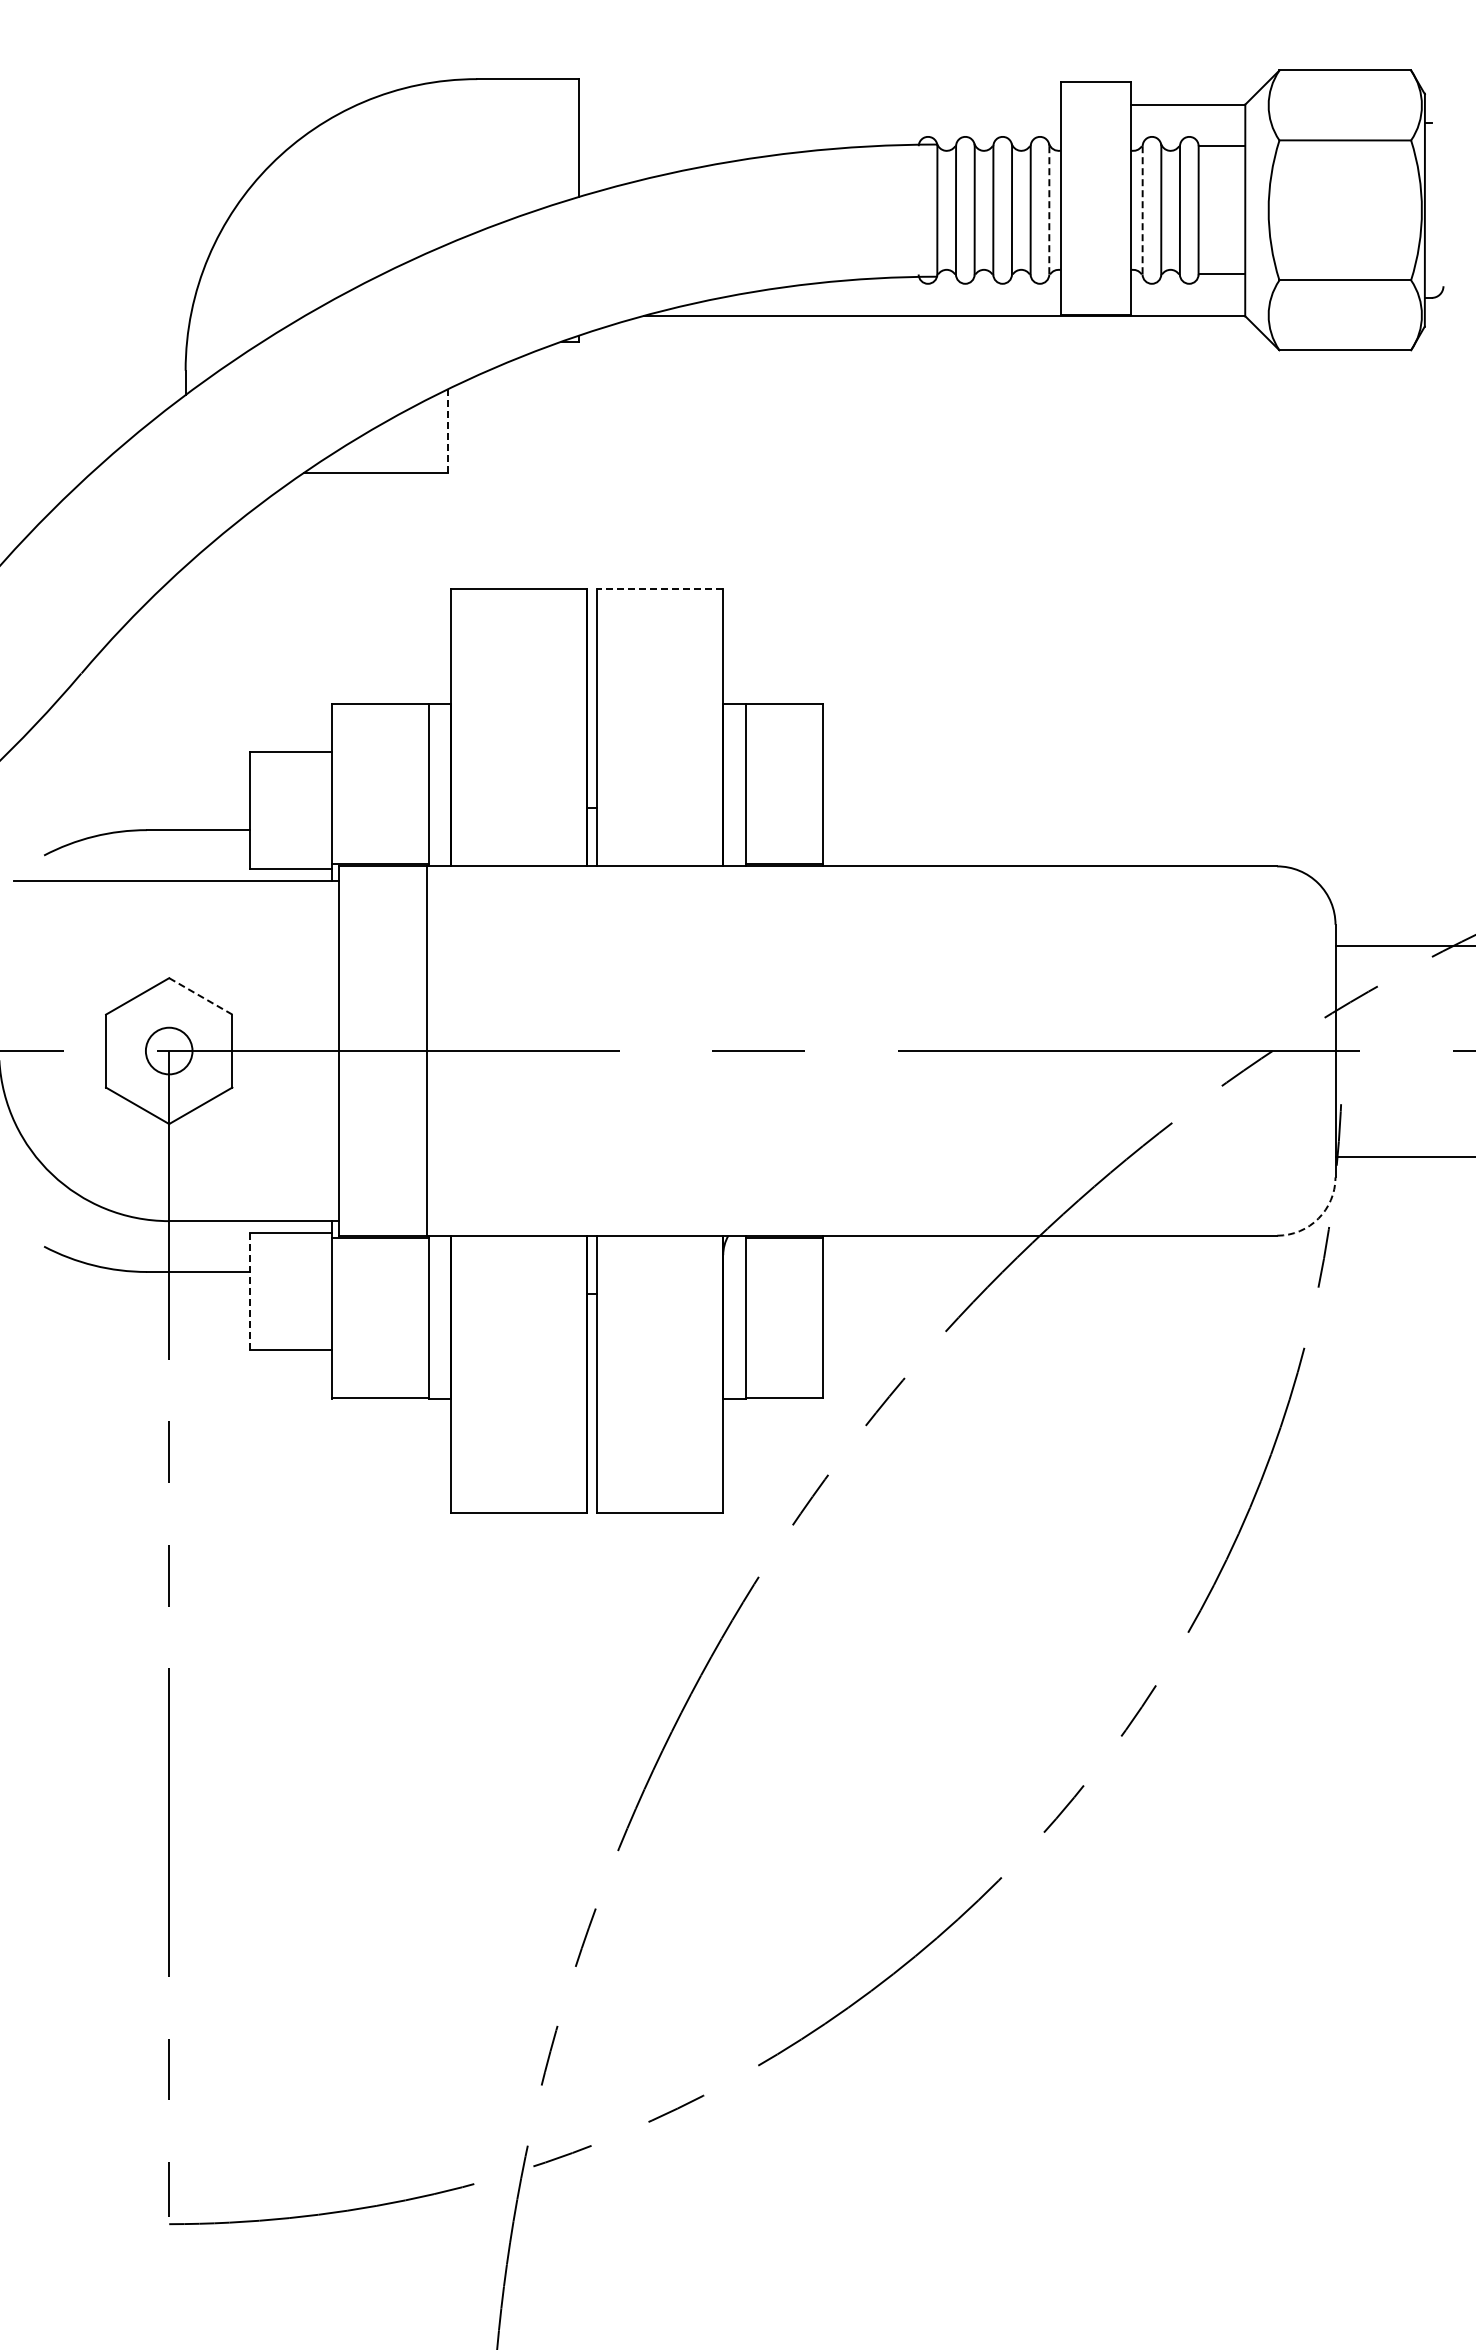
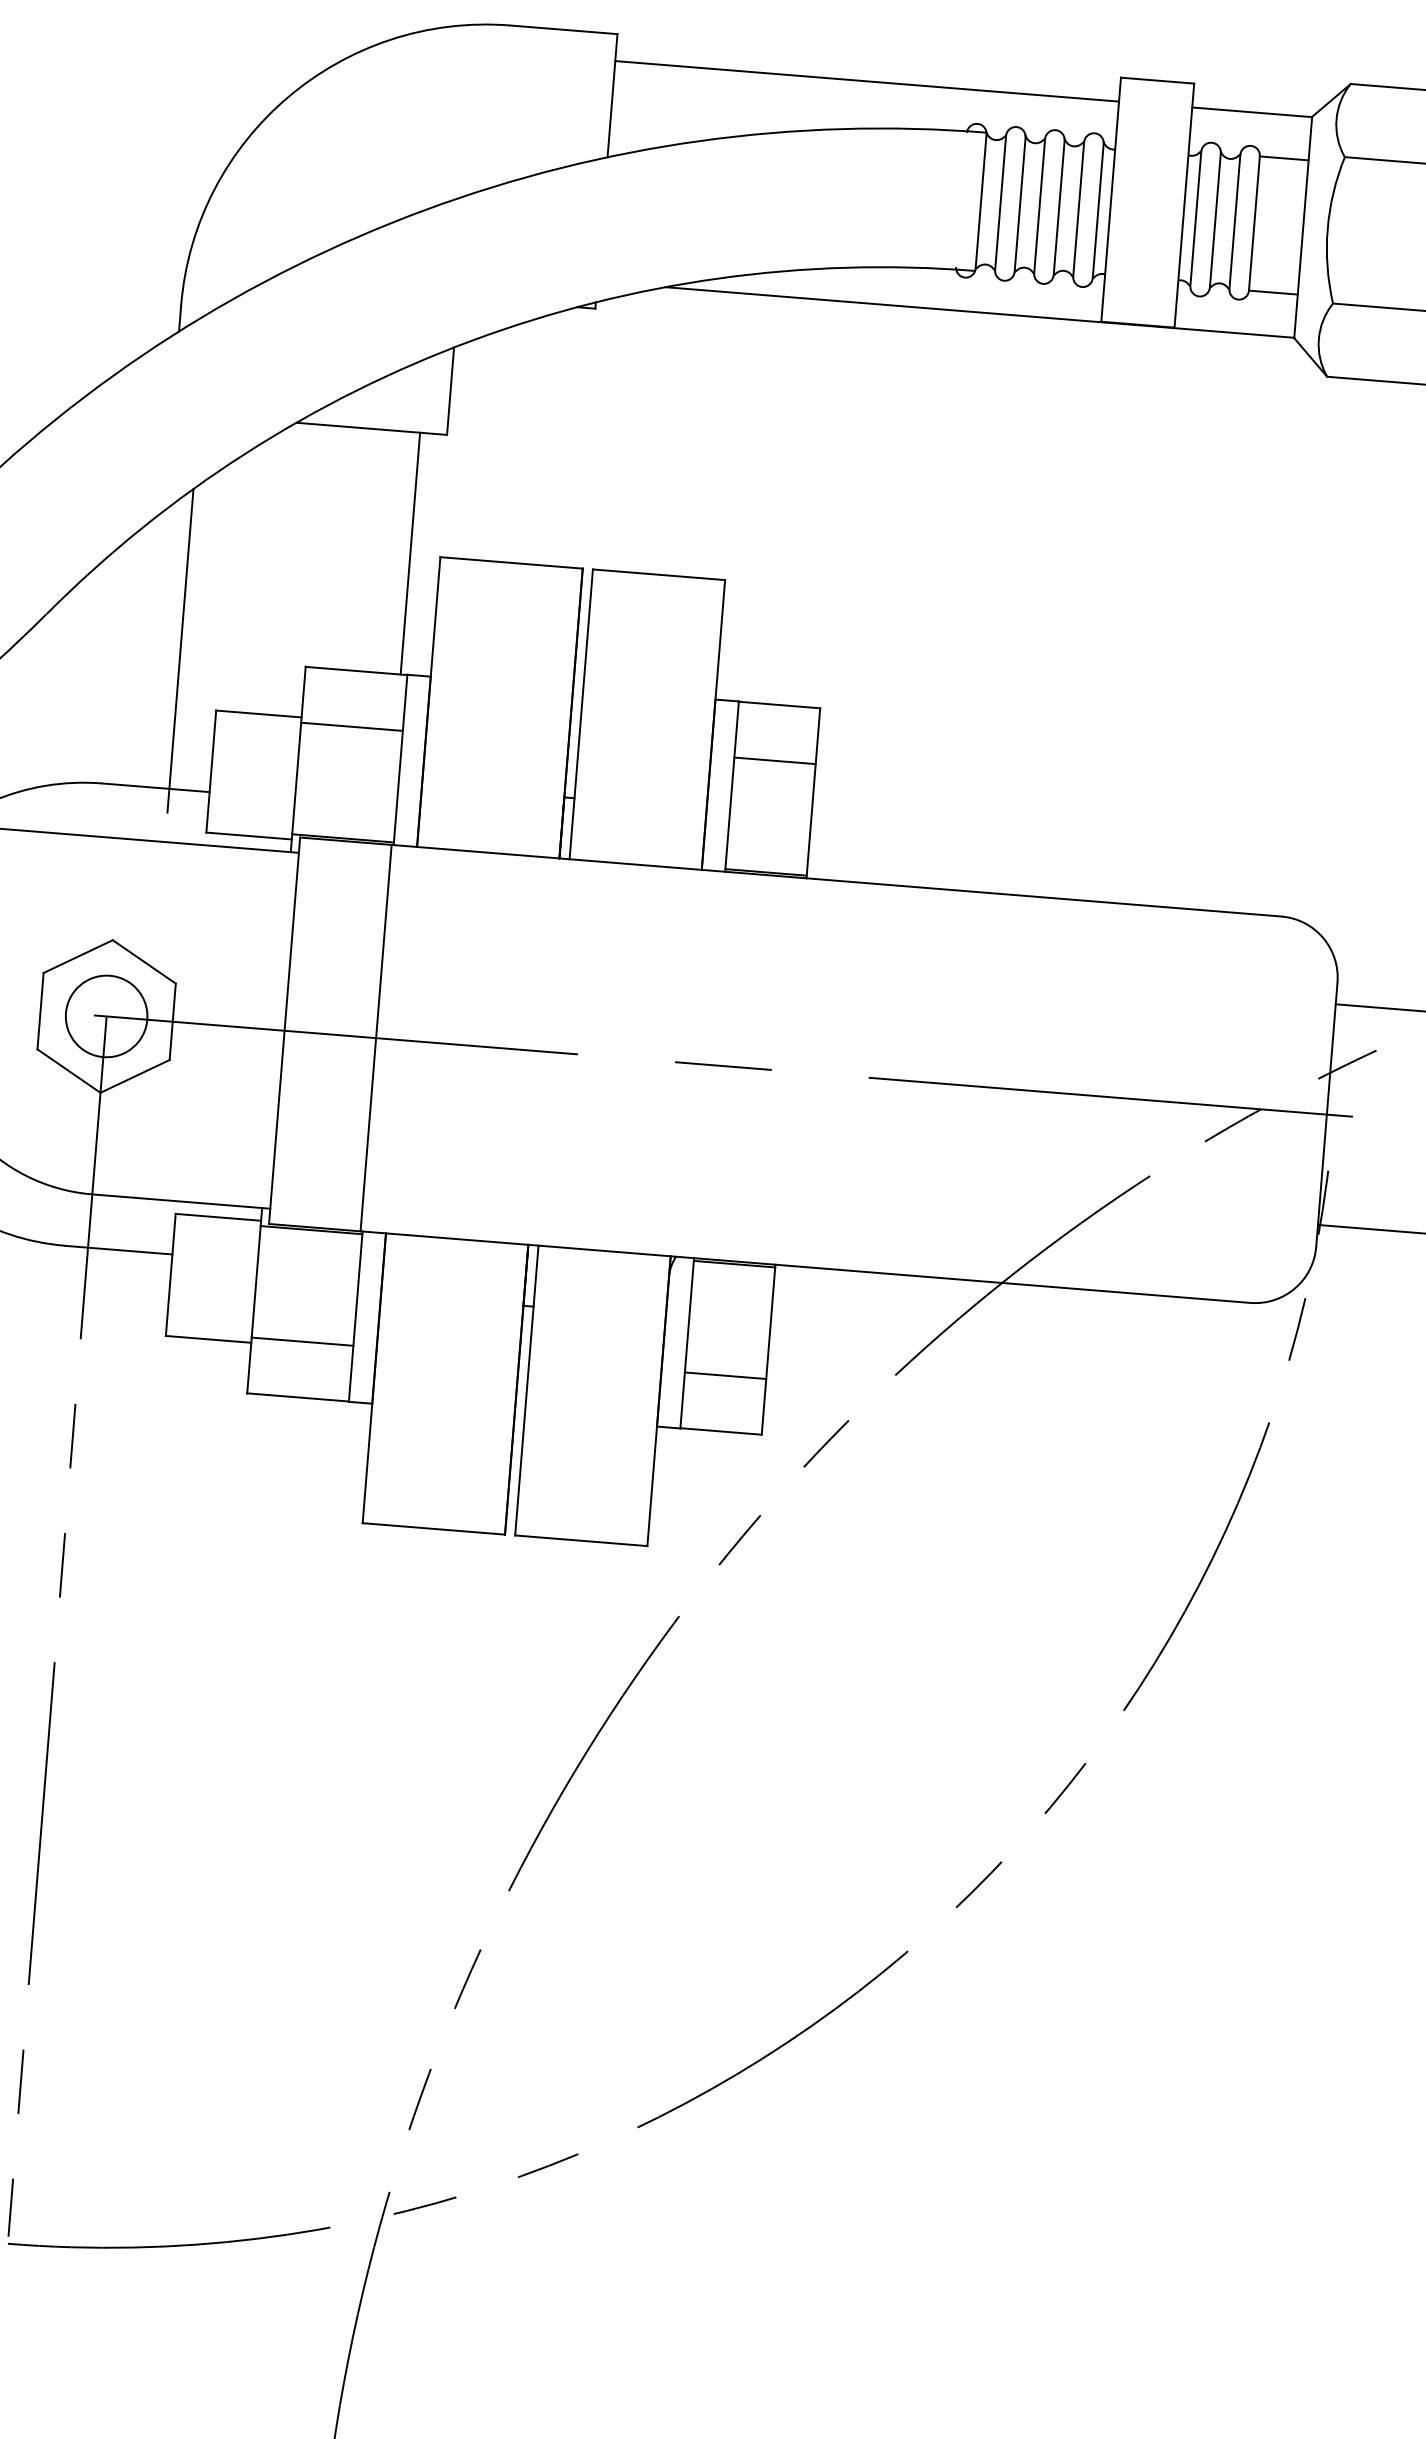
line: (819, 104) -> (866, 80), added
line: (1049, 210) -> (1098, 211), dashed -> solid
line: (1142, 210) -> (1195, 218), dashed -> solid
line: (448, 431) -> (451, 391), dashed -> solid
line: (422, 587) -> (410, 552), added
line: (659, 589) -> (658, 574), dashed -> solid
line: (211, 697) -> (180, 650), added
line: (379, 757) -> (351, 727), added
line: (784, 757) -> (775, 761), added
line: (201, 996) -> (145, 962), dashed -> solid
circle: (169, 1050) -> (107, 1015), size x1.67
arc: (1318, 1218) -> (1294, 1288), dashed -> solid
line: (249, 1291) -> (170, 1274), dashed -> solid
line: (379, 1344) -> (301, 1341), added
line: (784, 1344) -> (725, 1375), added

